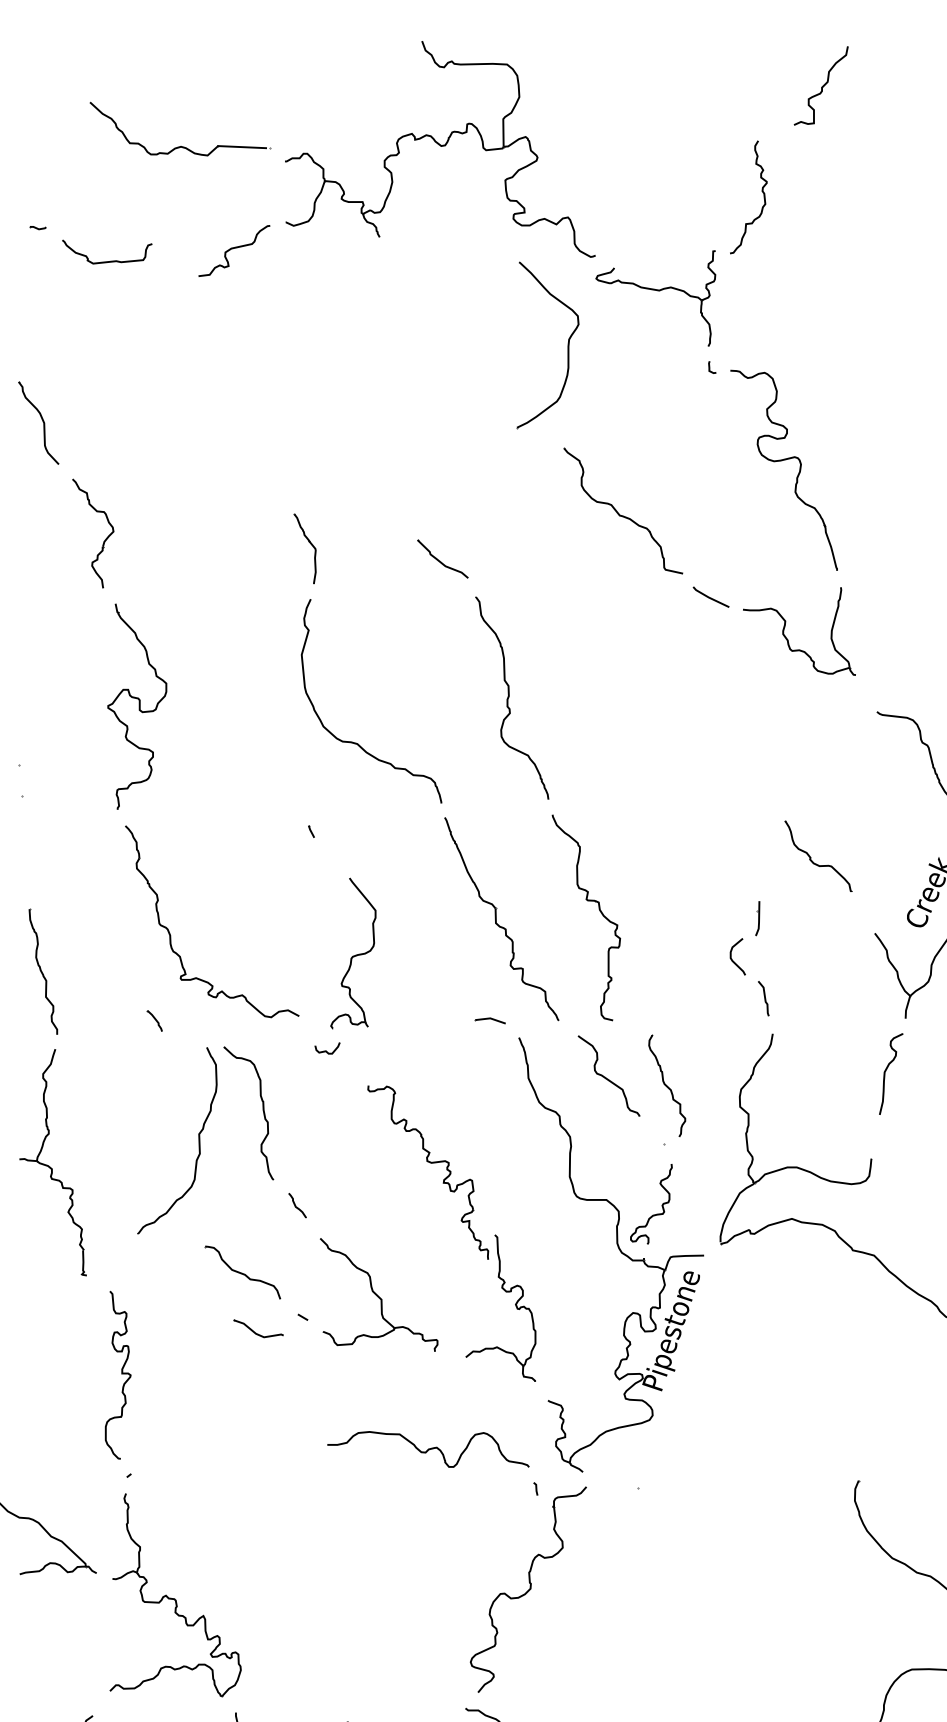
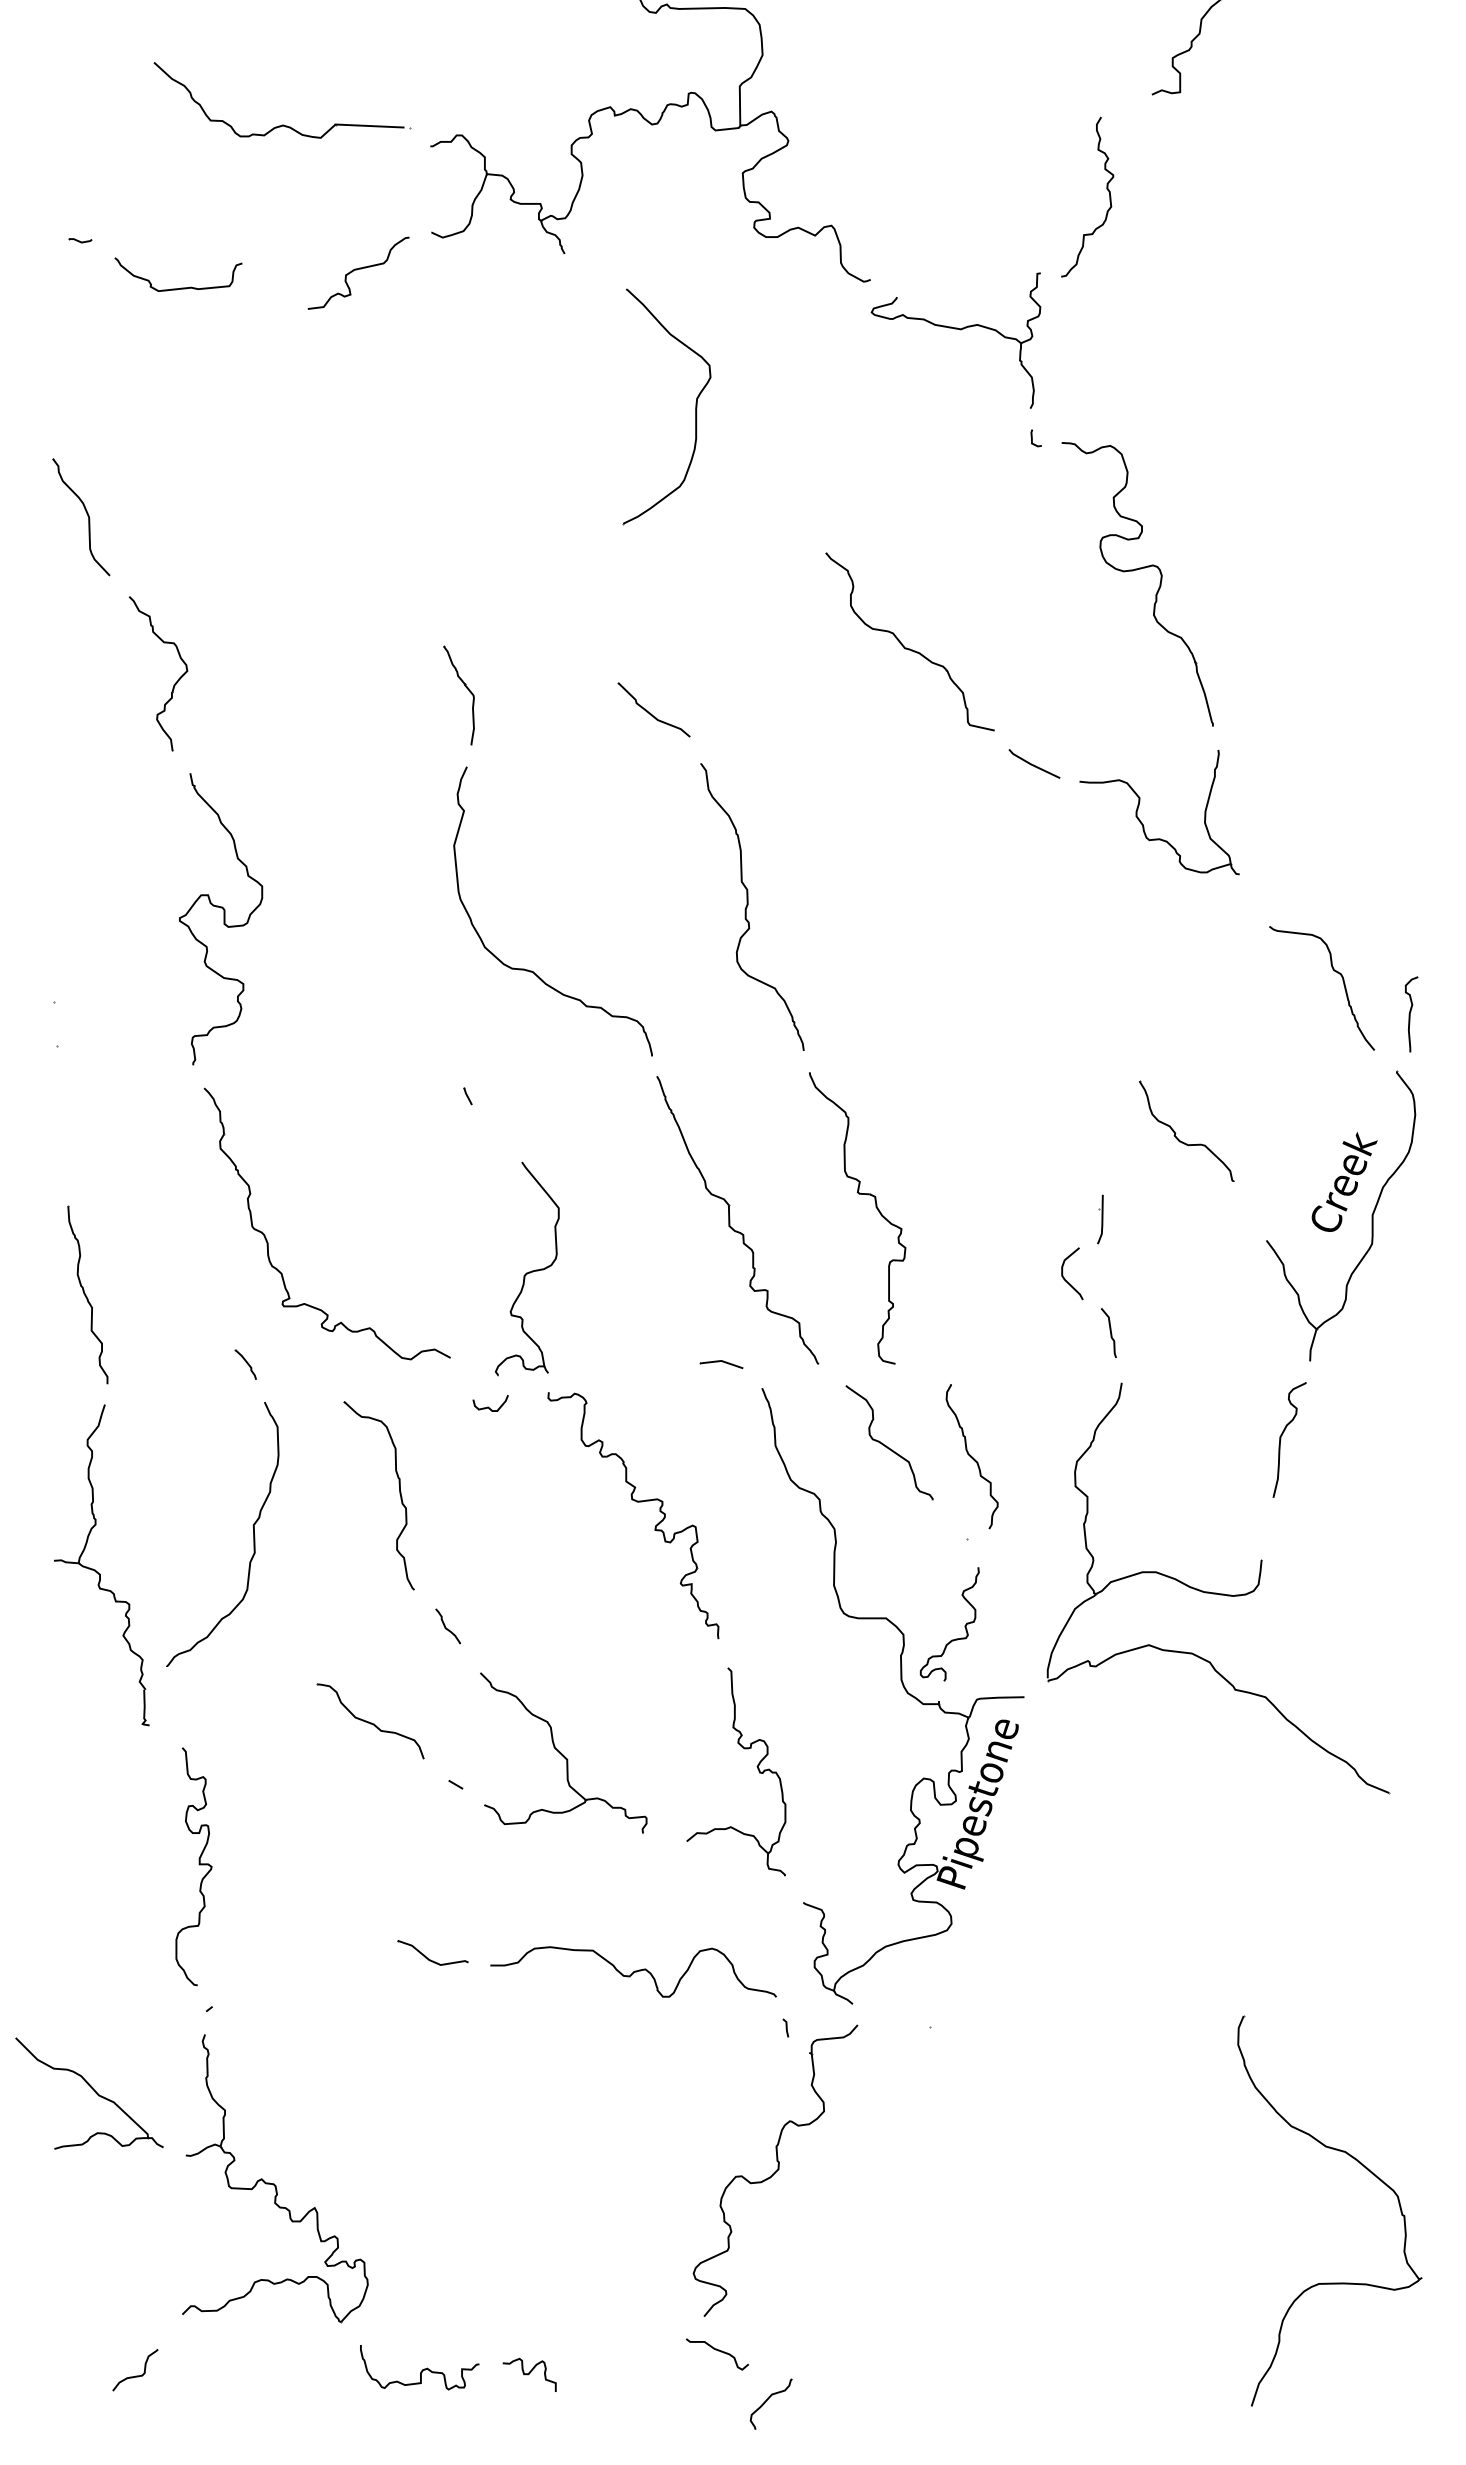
part: (567, 345) -> (695, 406), moved
curve: (199, 1140) -> (253, 1534), moved
part: (430, 1163) -> (636, 1502), moved
part: (256, 1332) -> (429, 1958), moved

